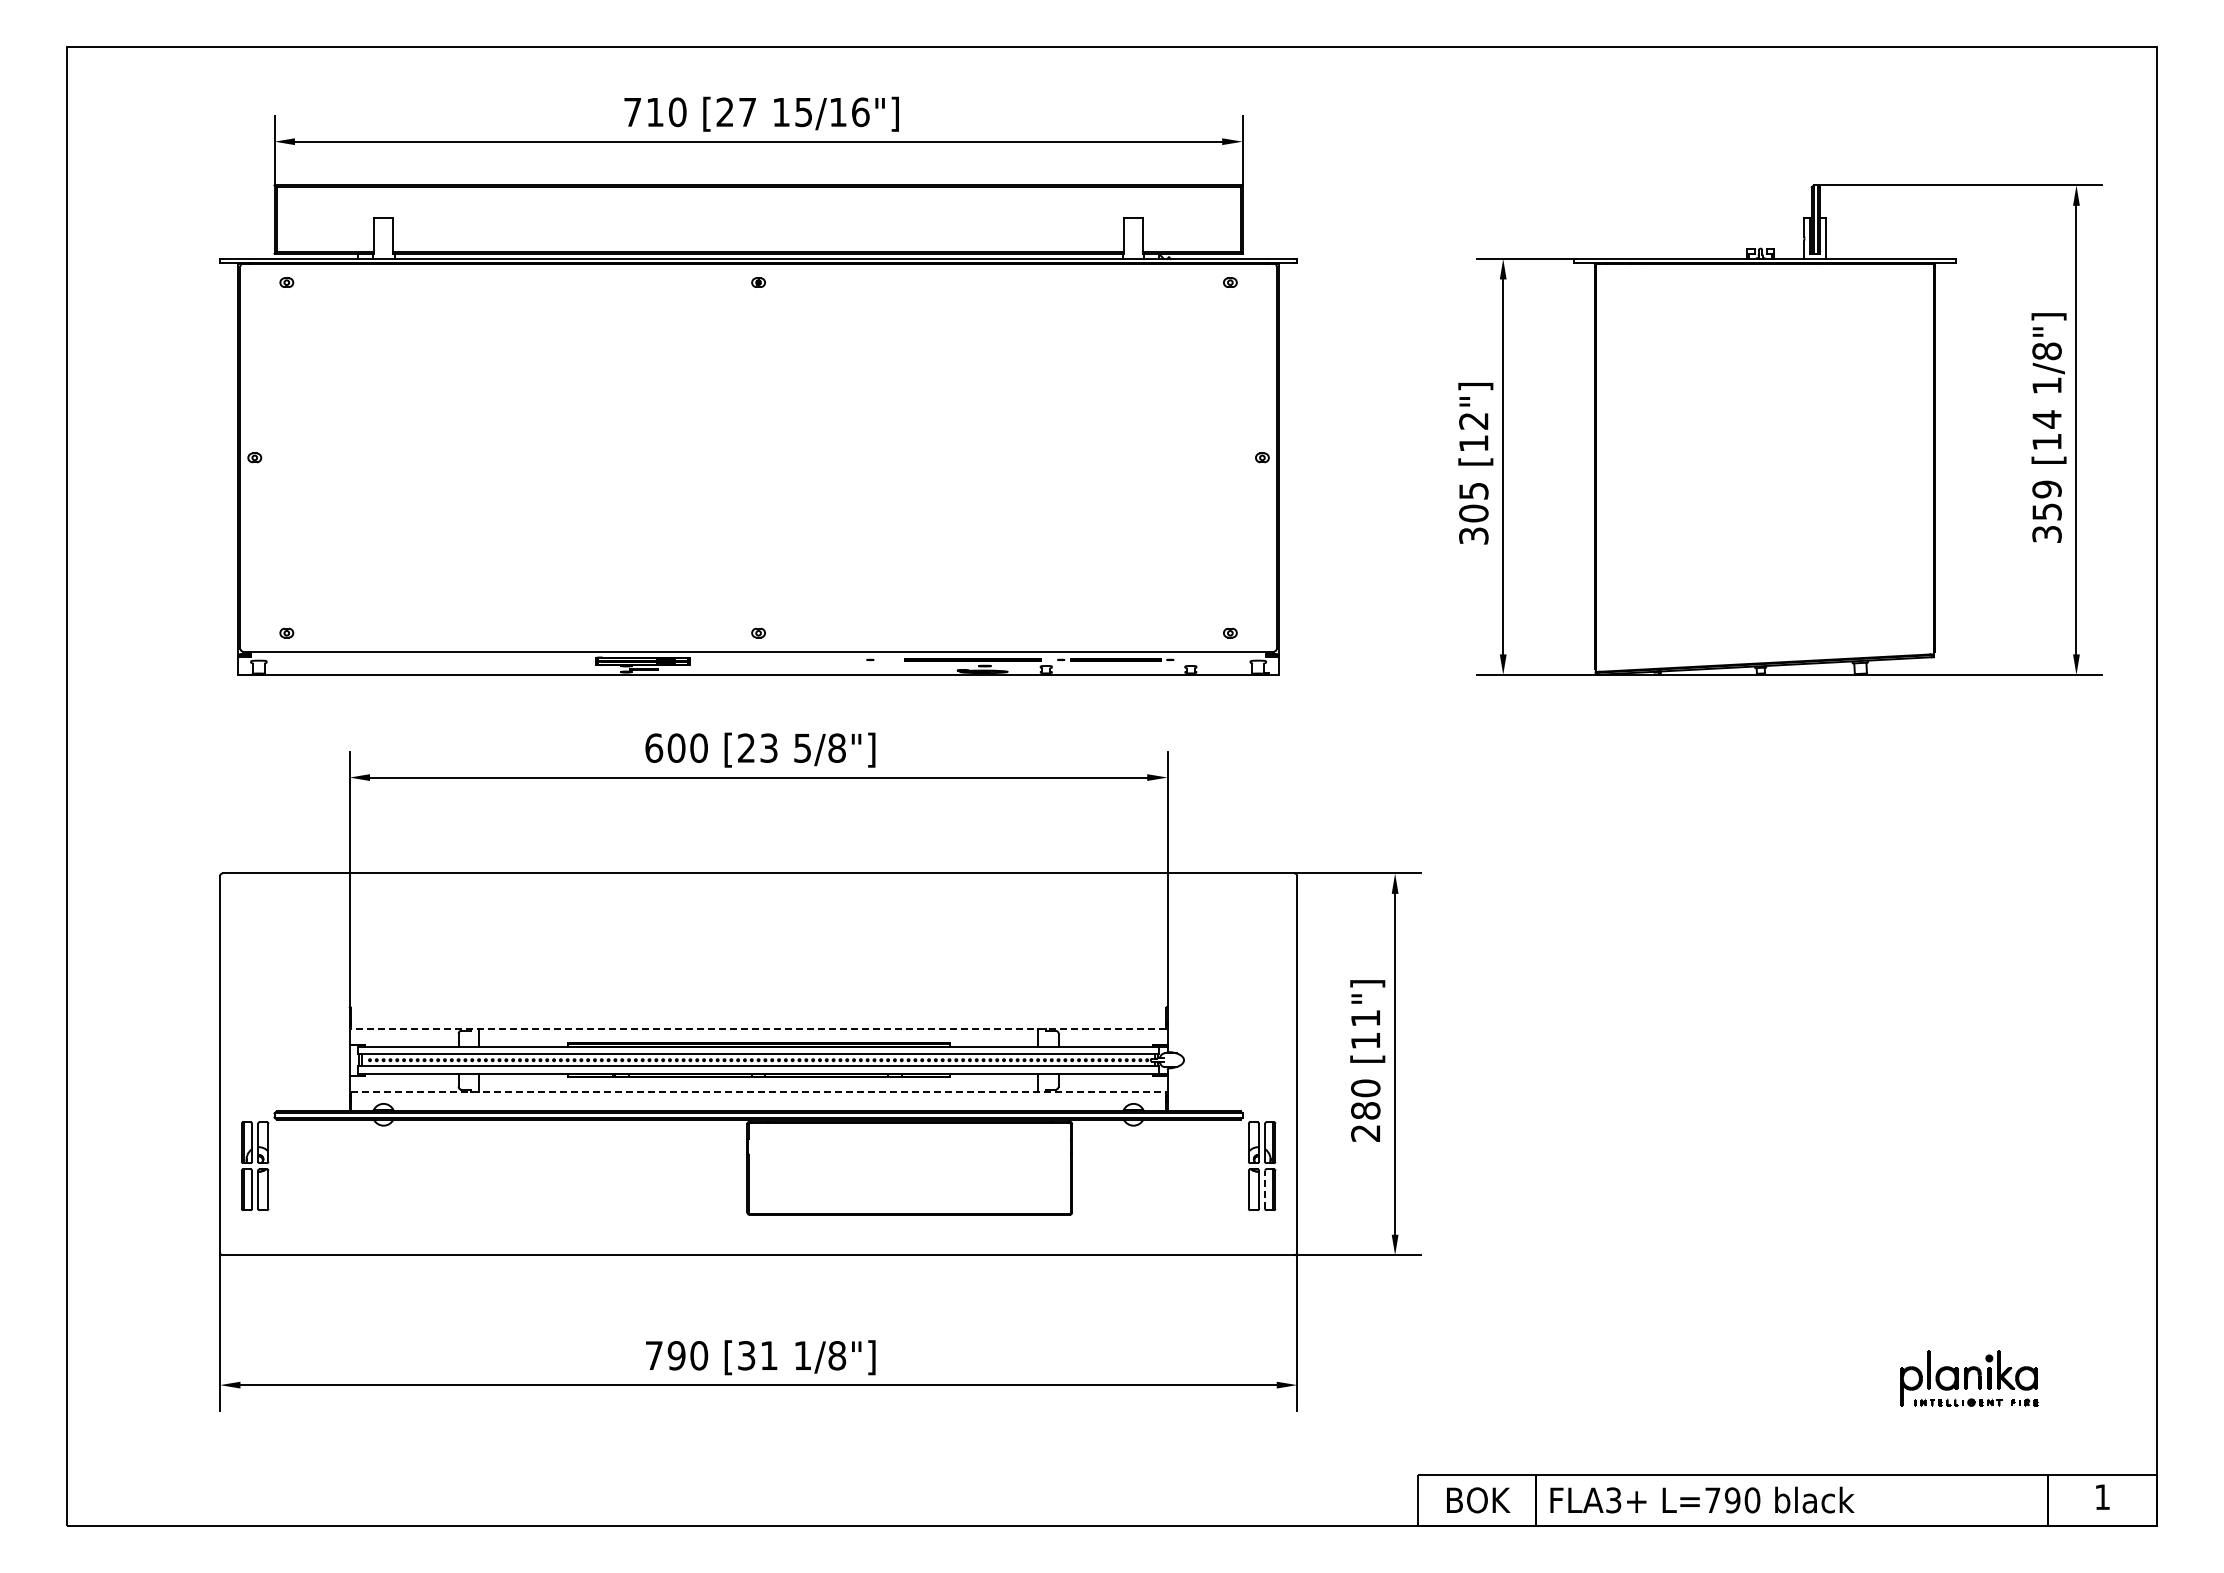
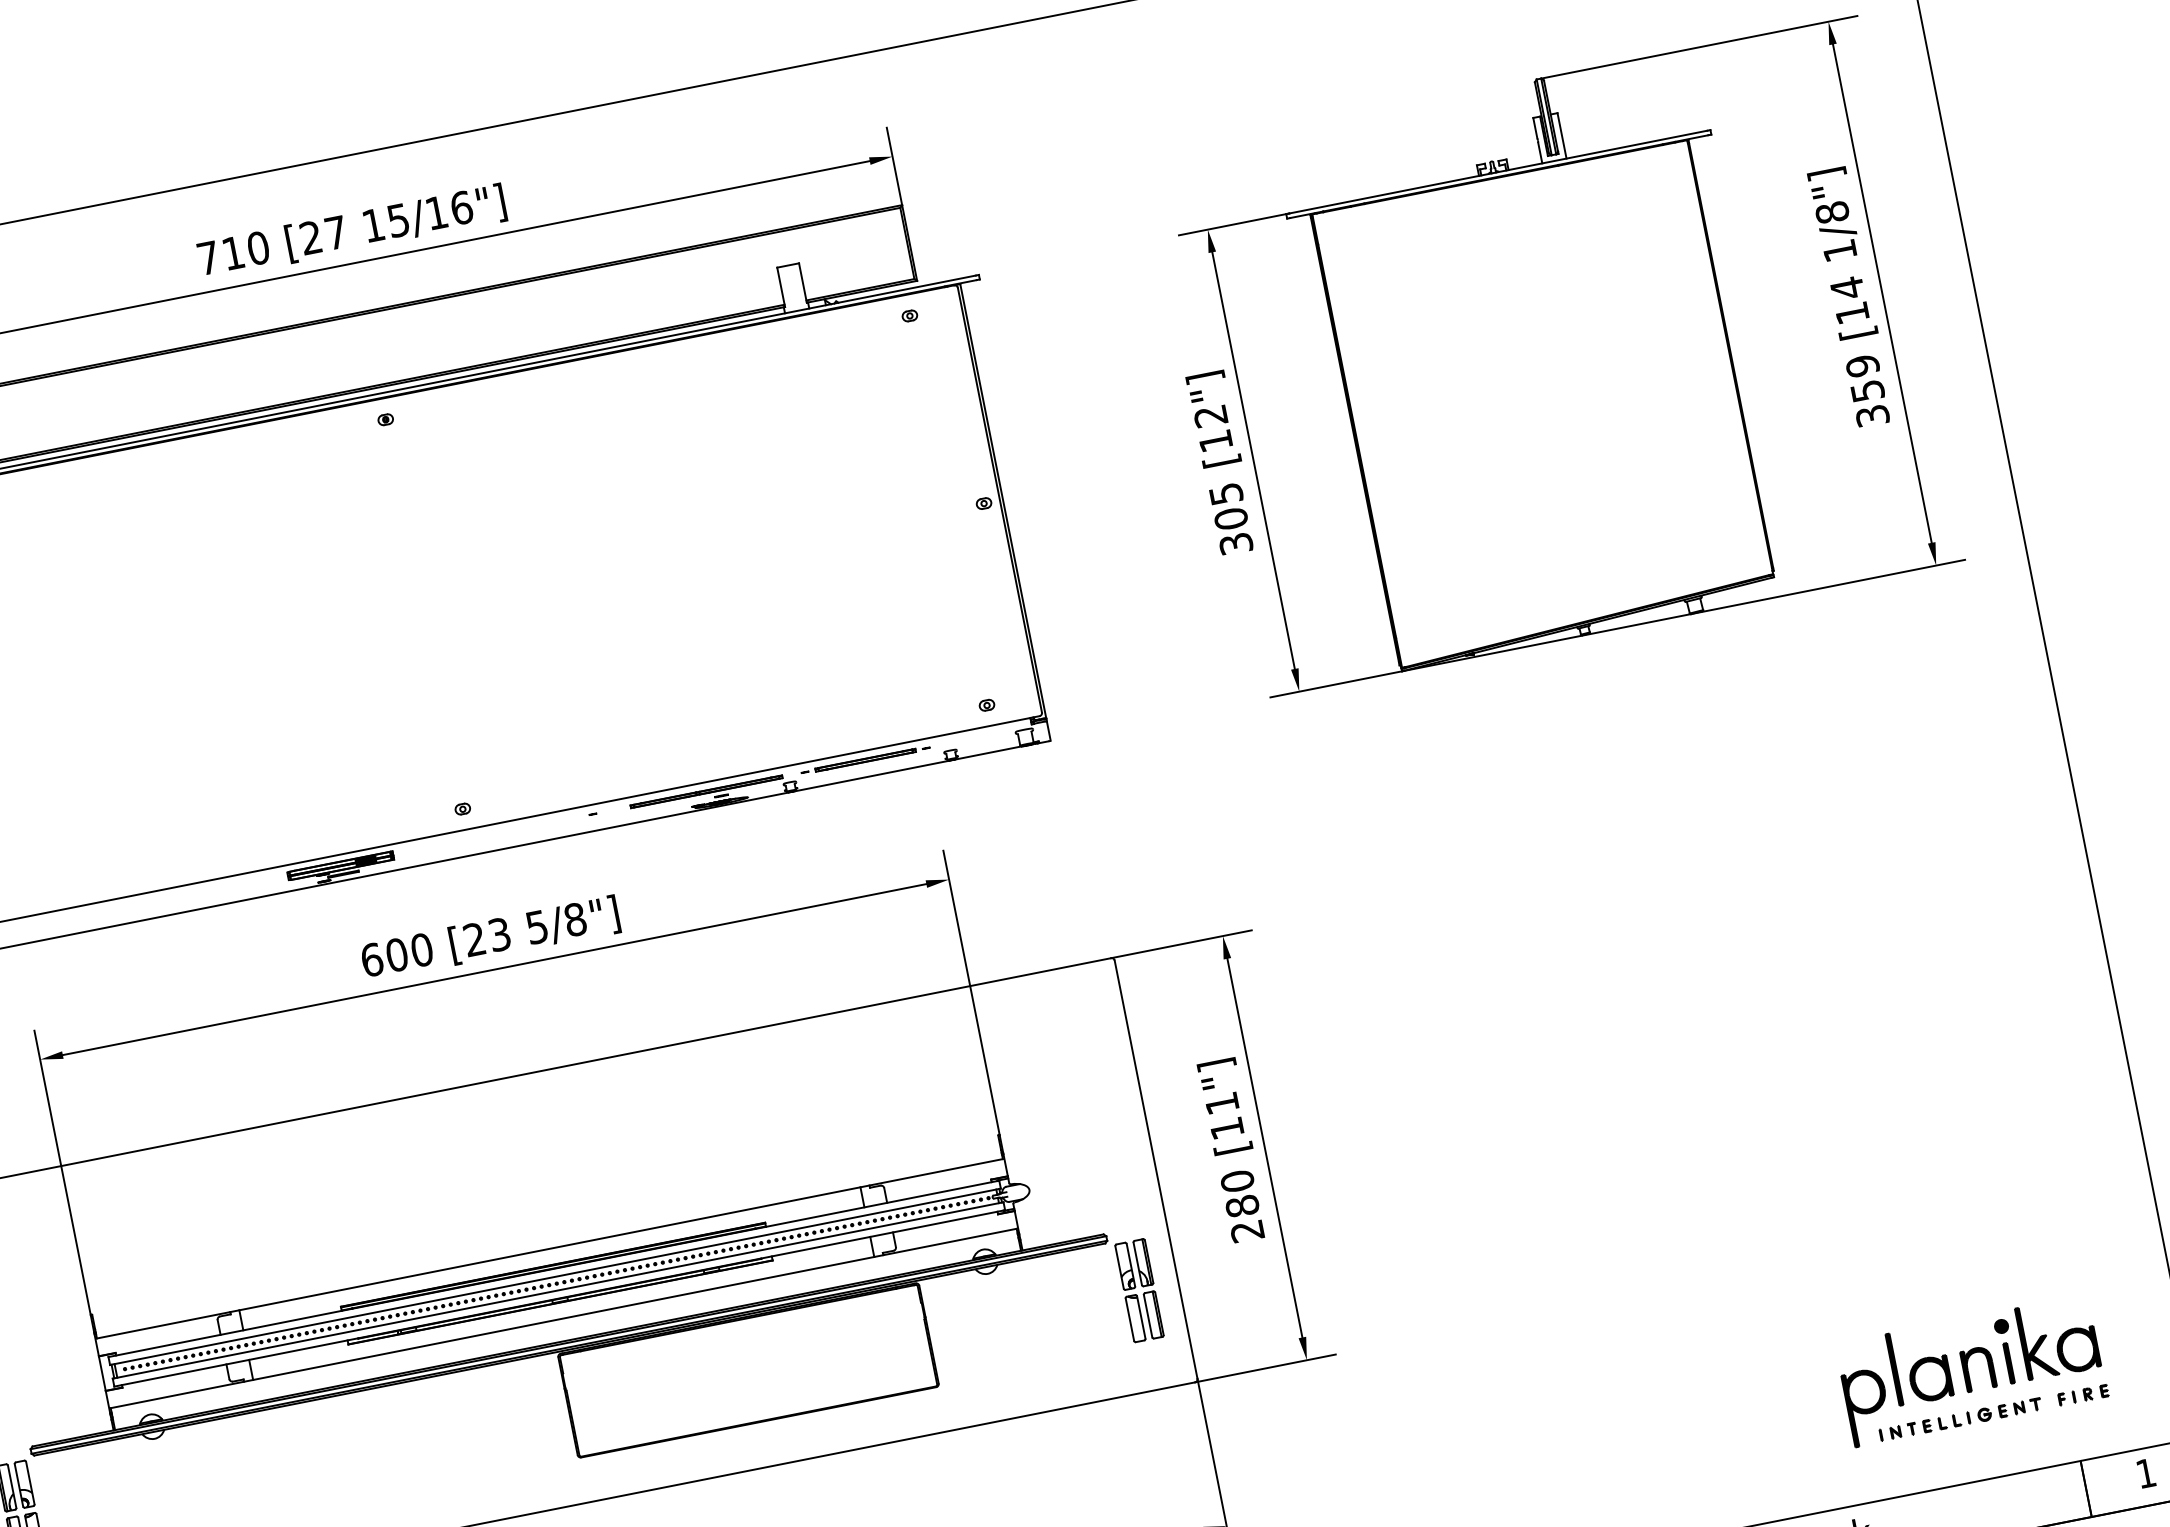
line: (758, 1028) -> (549, 1248), dashed -> solid
line: (758, 1091) -> (563, 1318), dashed -> solid
line: (1265, 1189) -> (1148, 1315), dashed -> solid
part: (1969, 1378) -> (1972, 1370), size x1.67

